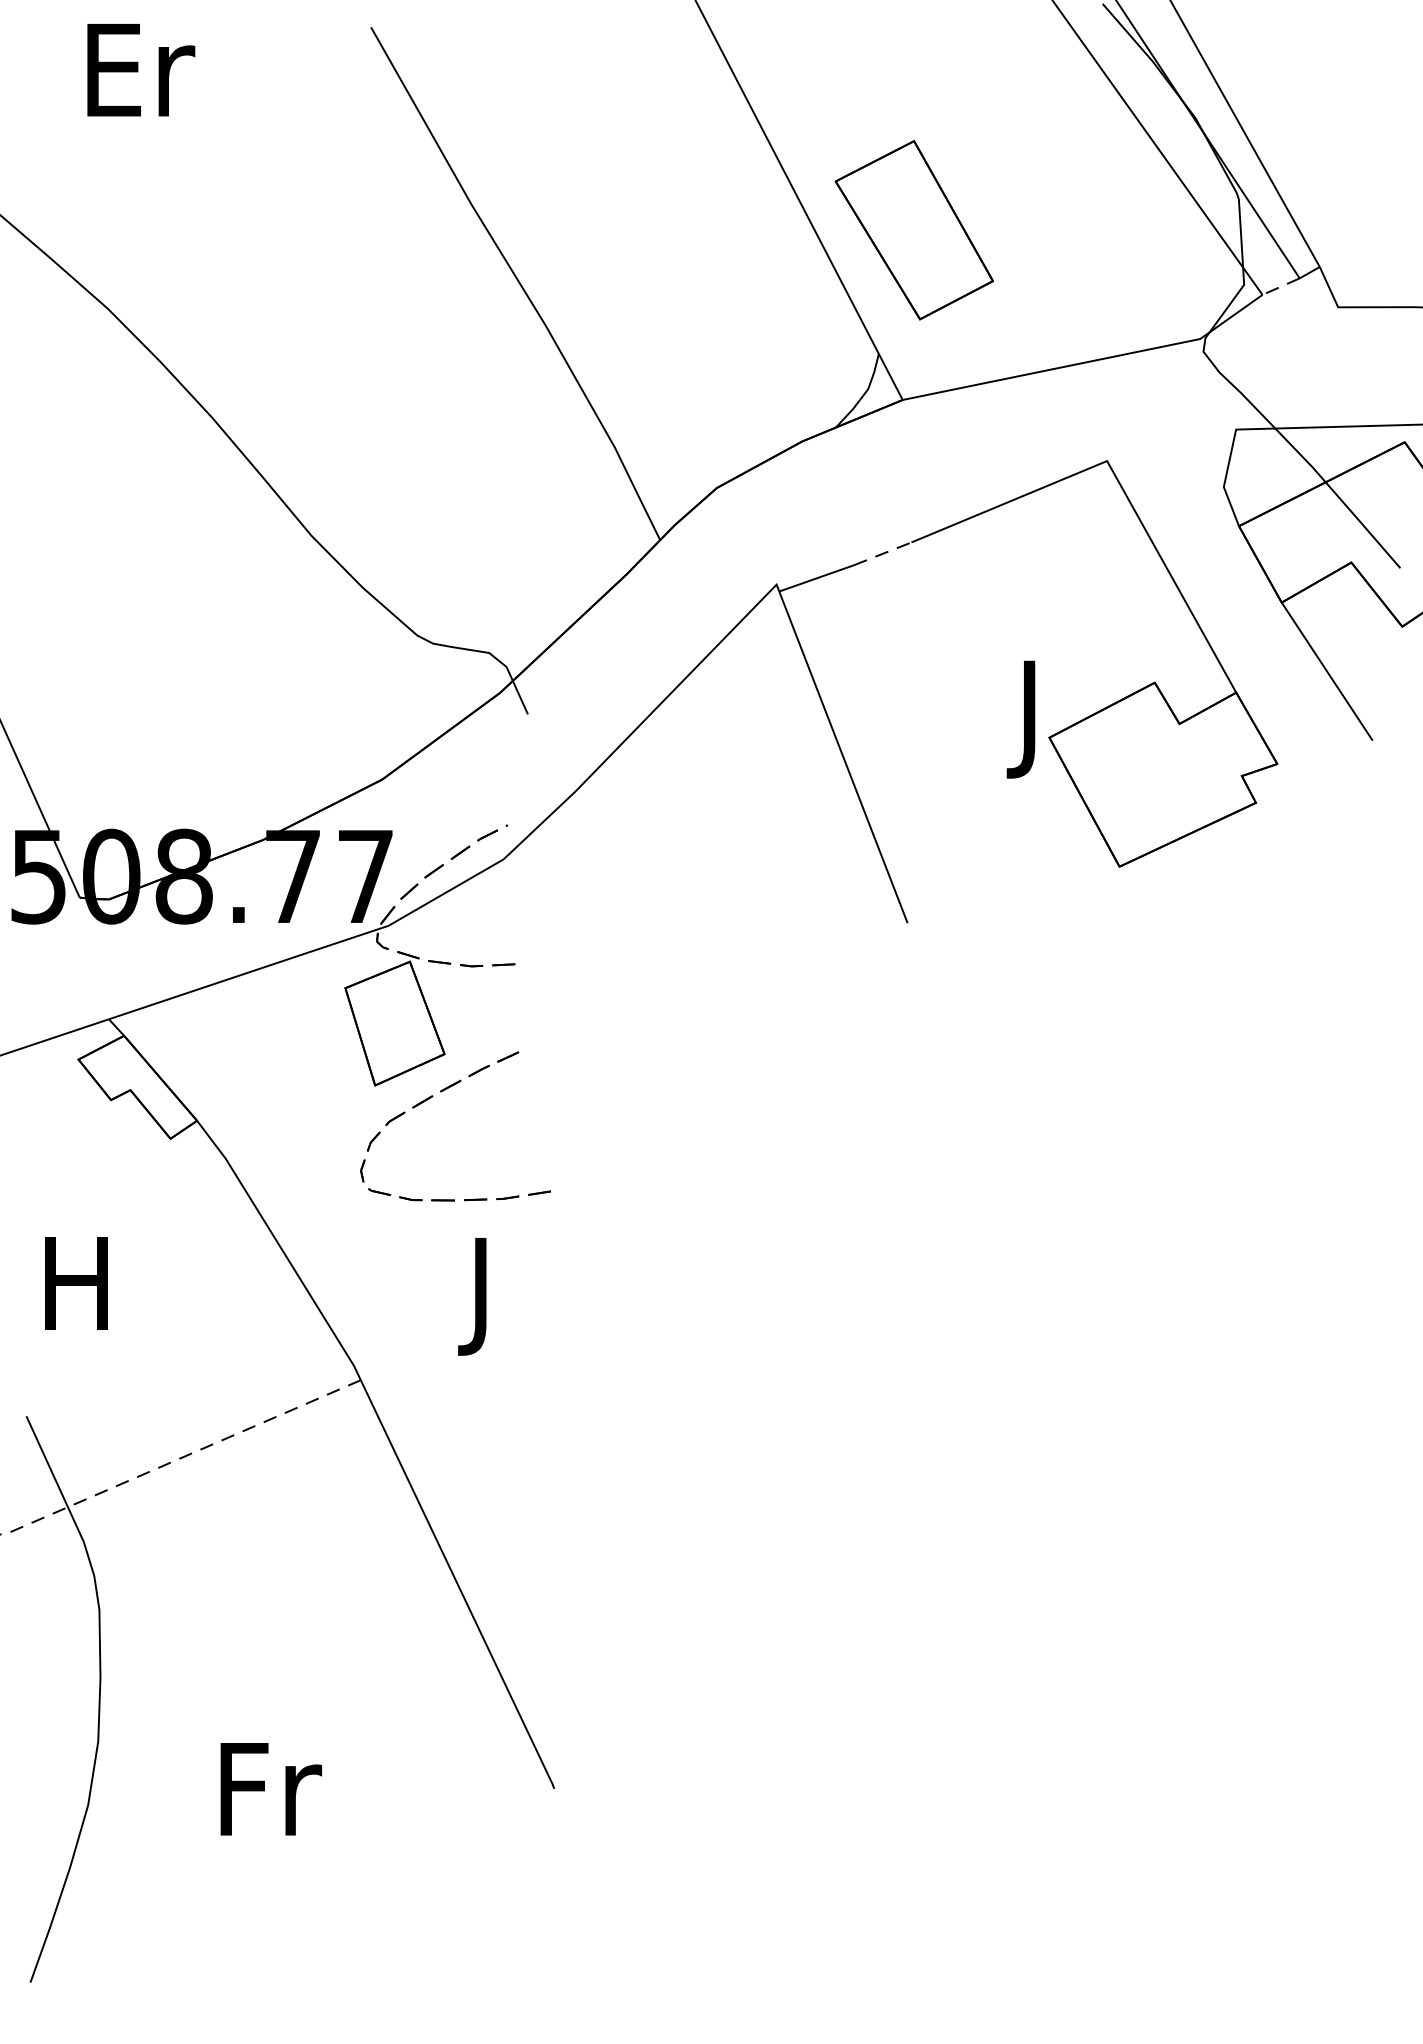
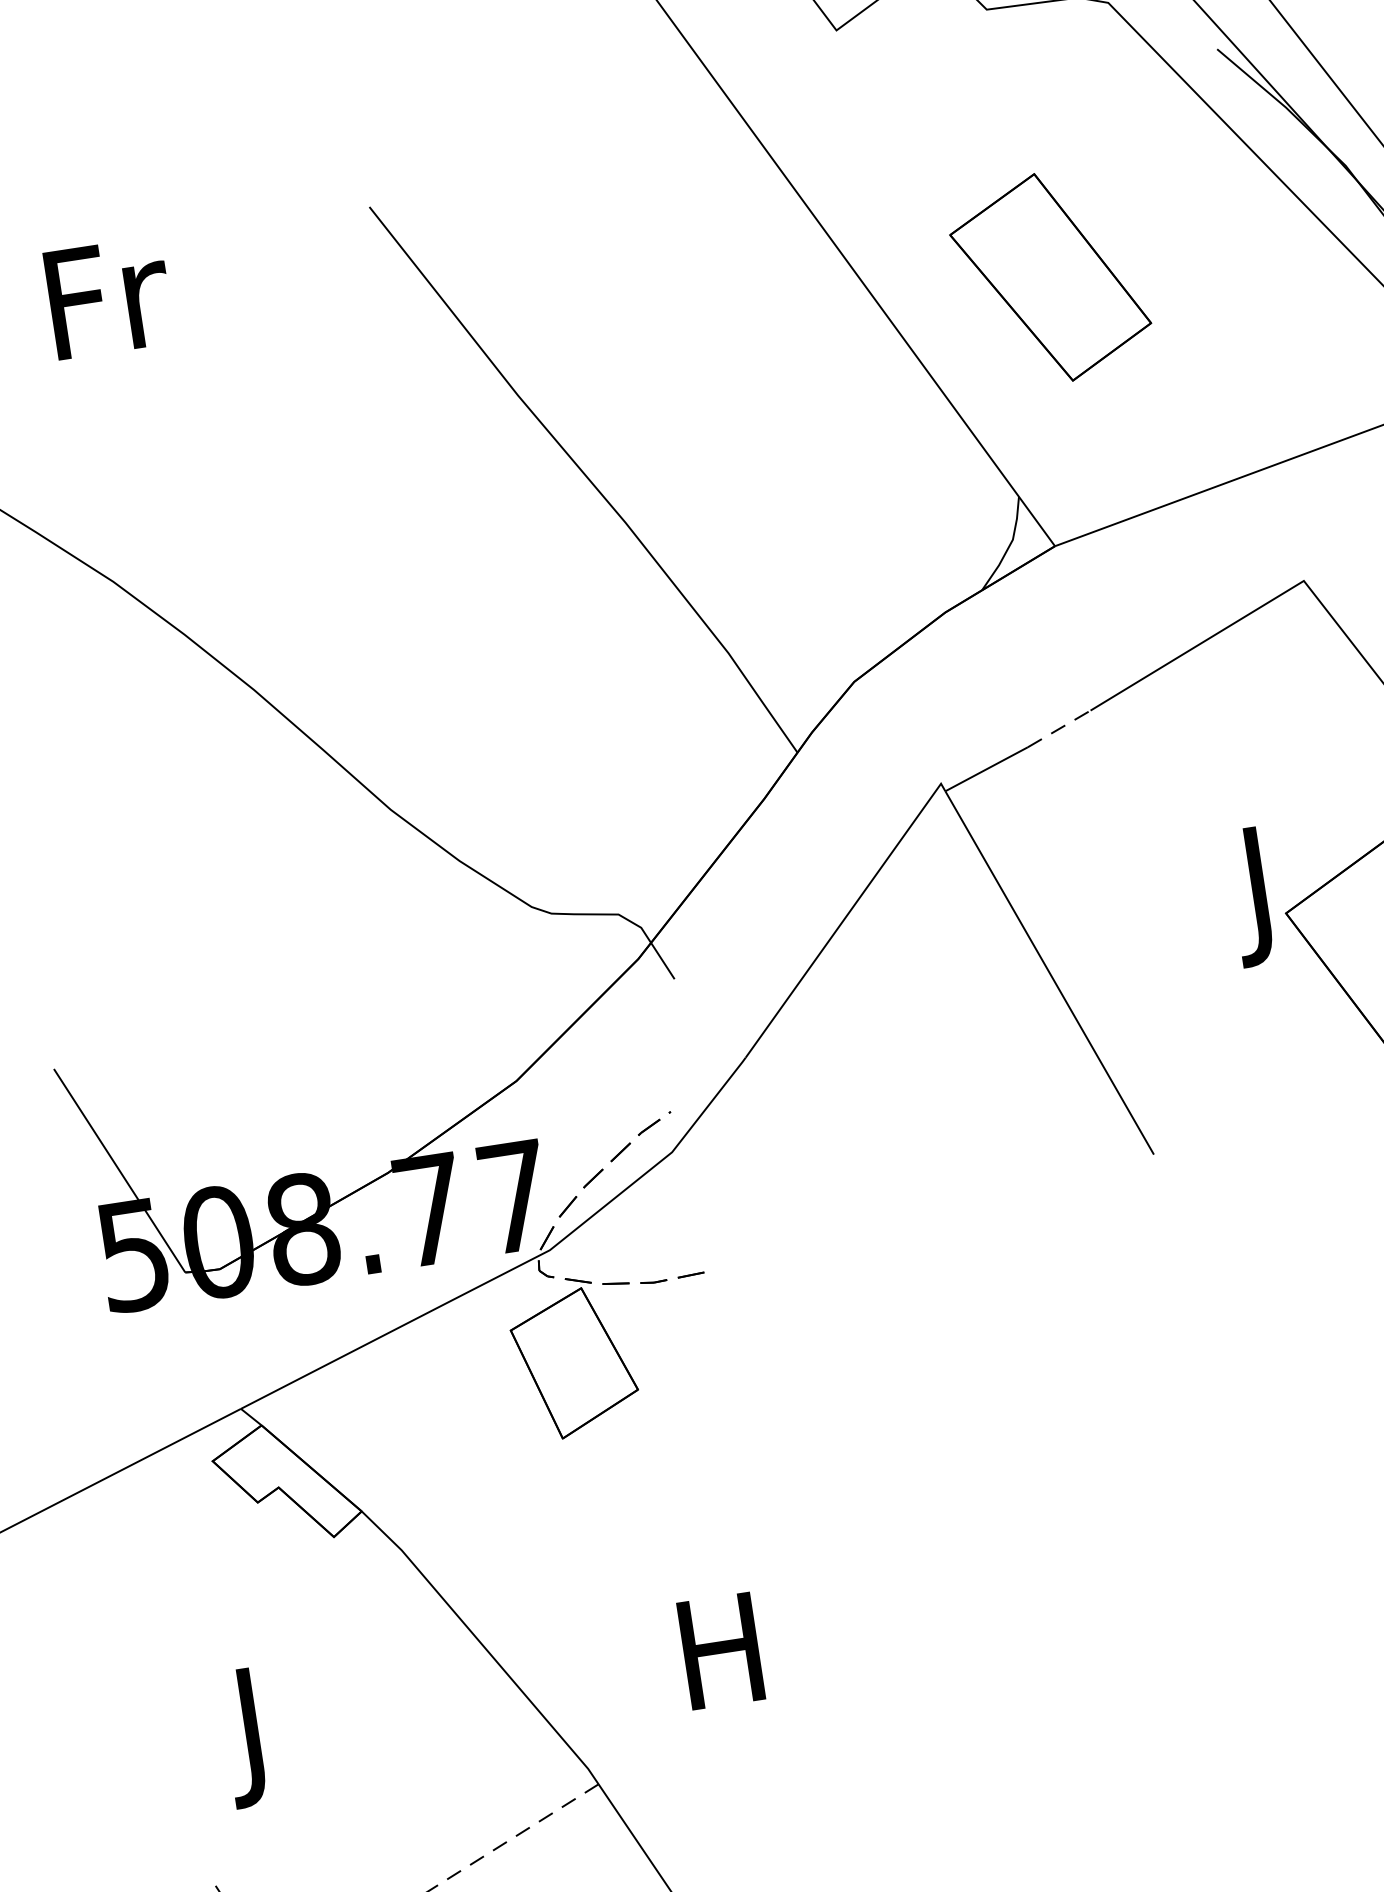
text: (141, 69) -> (109, 297), Er -> Fr
part: (914, 230) -> (1050, 278), moved
part: (441, 1092) -> (641, 1434), removed
text: (76, 1296) -> (252, 1737), H -> J
text: (480, 1296) -> (723, 1665), J -> H

